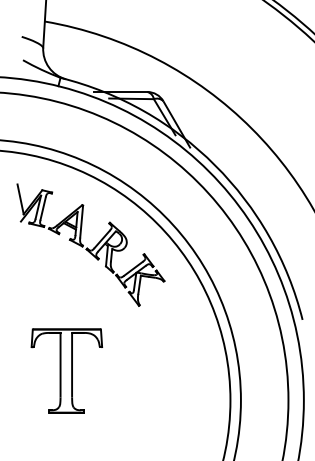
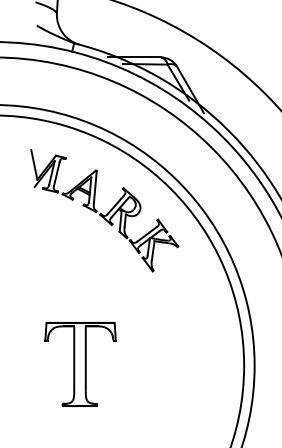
part: (66, 370) -> (80, 363), moved

